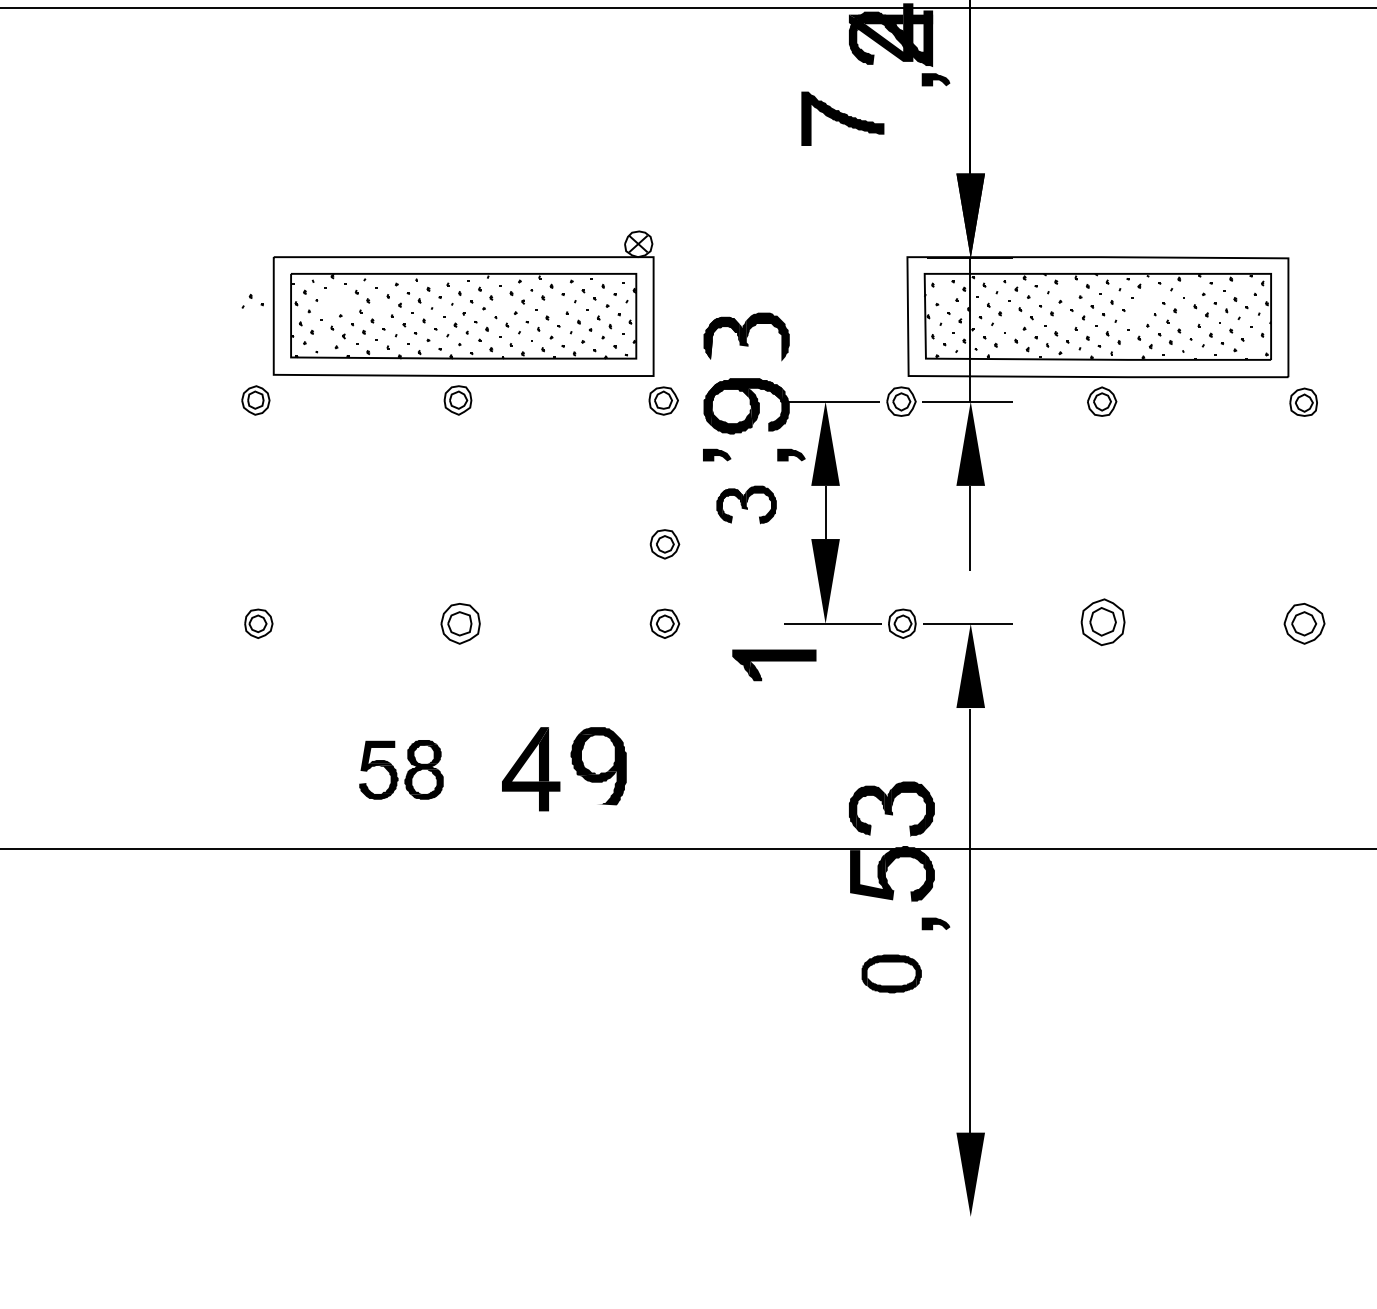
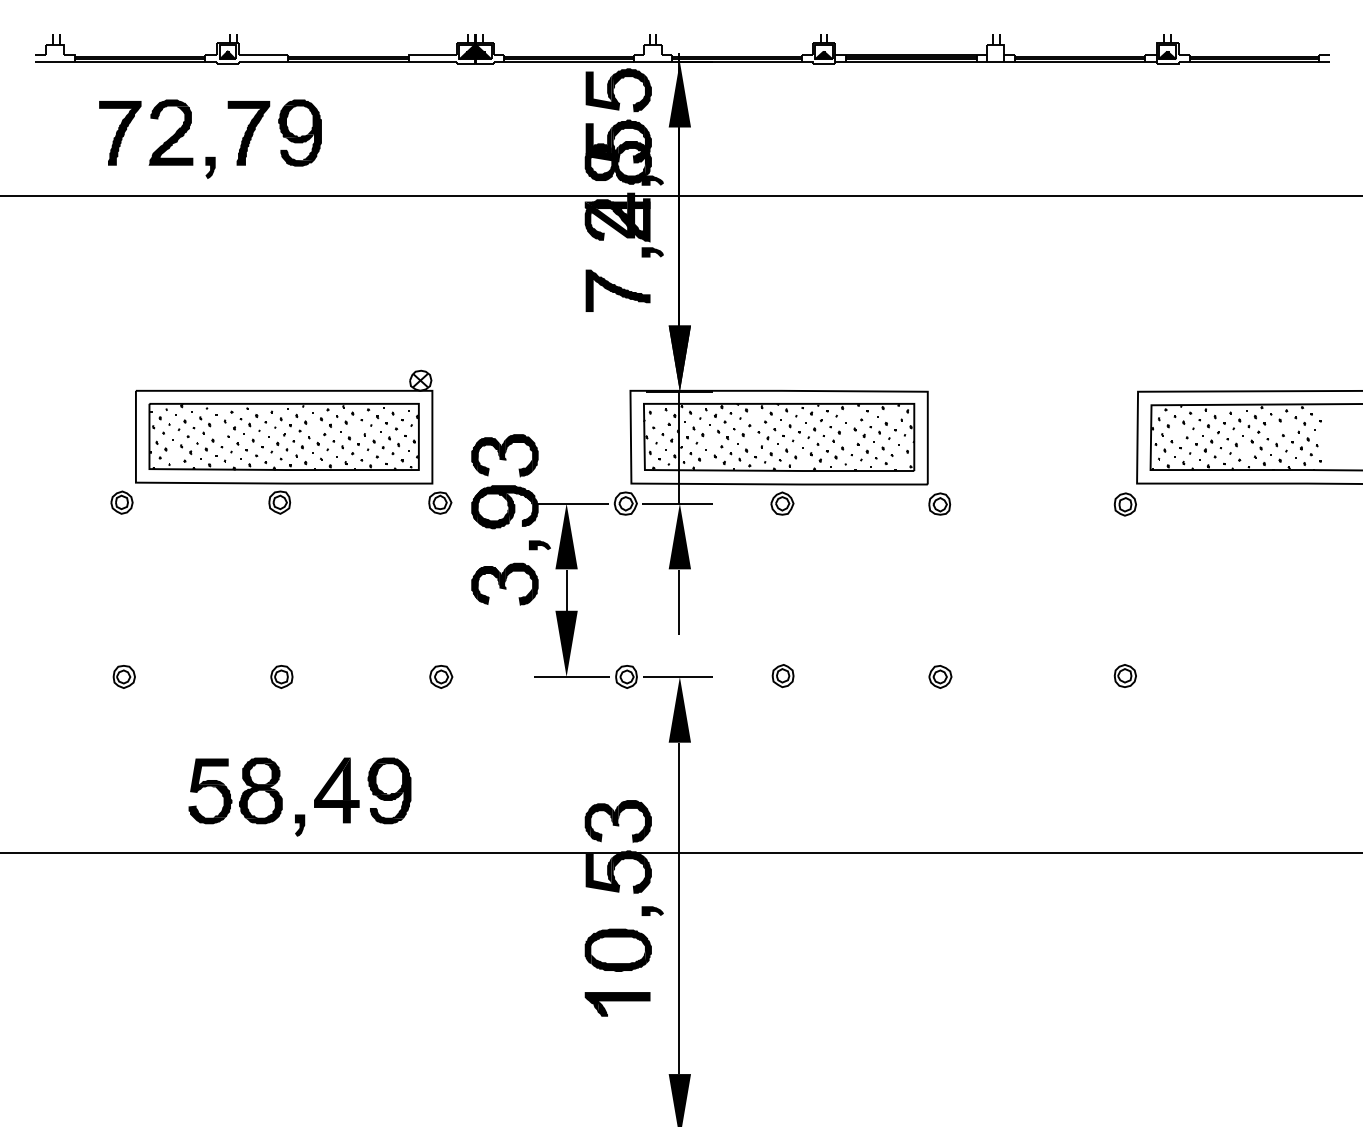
part: (842, 118) -> (617, 290), moved
part: (252, 300) -> (186, 424), moved
part: (1143, 306) -> (814, 429), added
fill: (719, 354) -> (483, 466), added
fill: (772, 356) -> (525, 468), added
part: (716, 455) -> (481, 545), removed
part: (746, 504) -> (504, 583), size x1.43
part: (665, 543) -> (441, 614), removed
part: (460, 623) -> (281, 676), size x0.71
part: (1102, 623) -> (782, 676), size x0.62
part: (1304, 623) -> (940, 676), size x0.71
part: (774, 665) -> (617, 1004), moved
part: (401, 769) -> (235, 790), size x1.43
fill: (594, 801) -> (386, 815), added
fill: (483, 814) -> (299, 825), added
part: (890, 973) -> (617, 949), size x1.43

